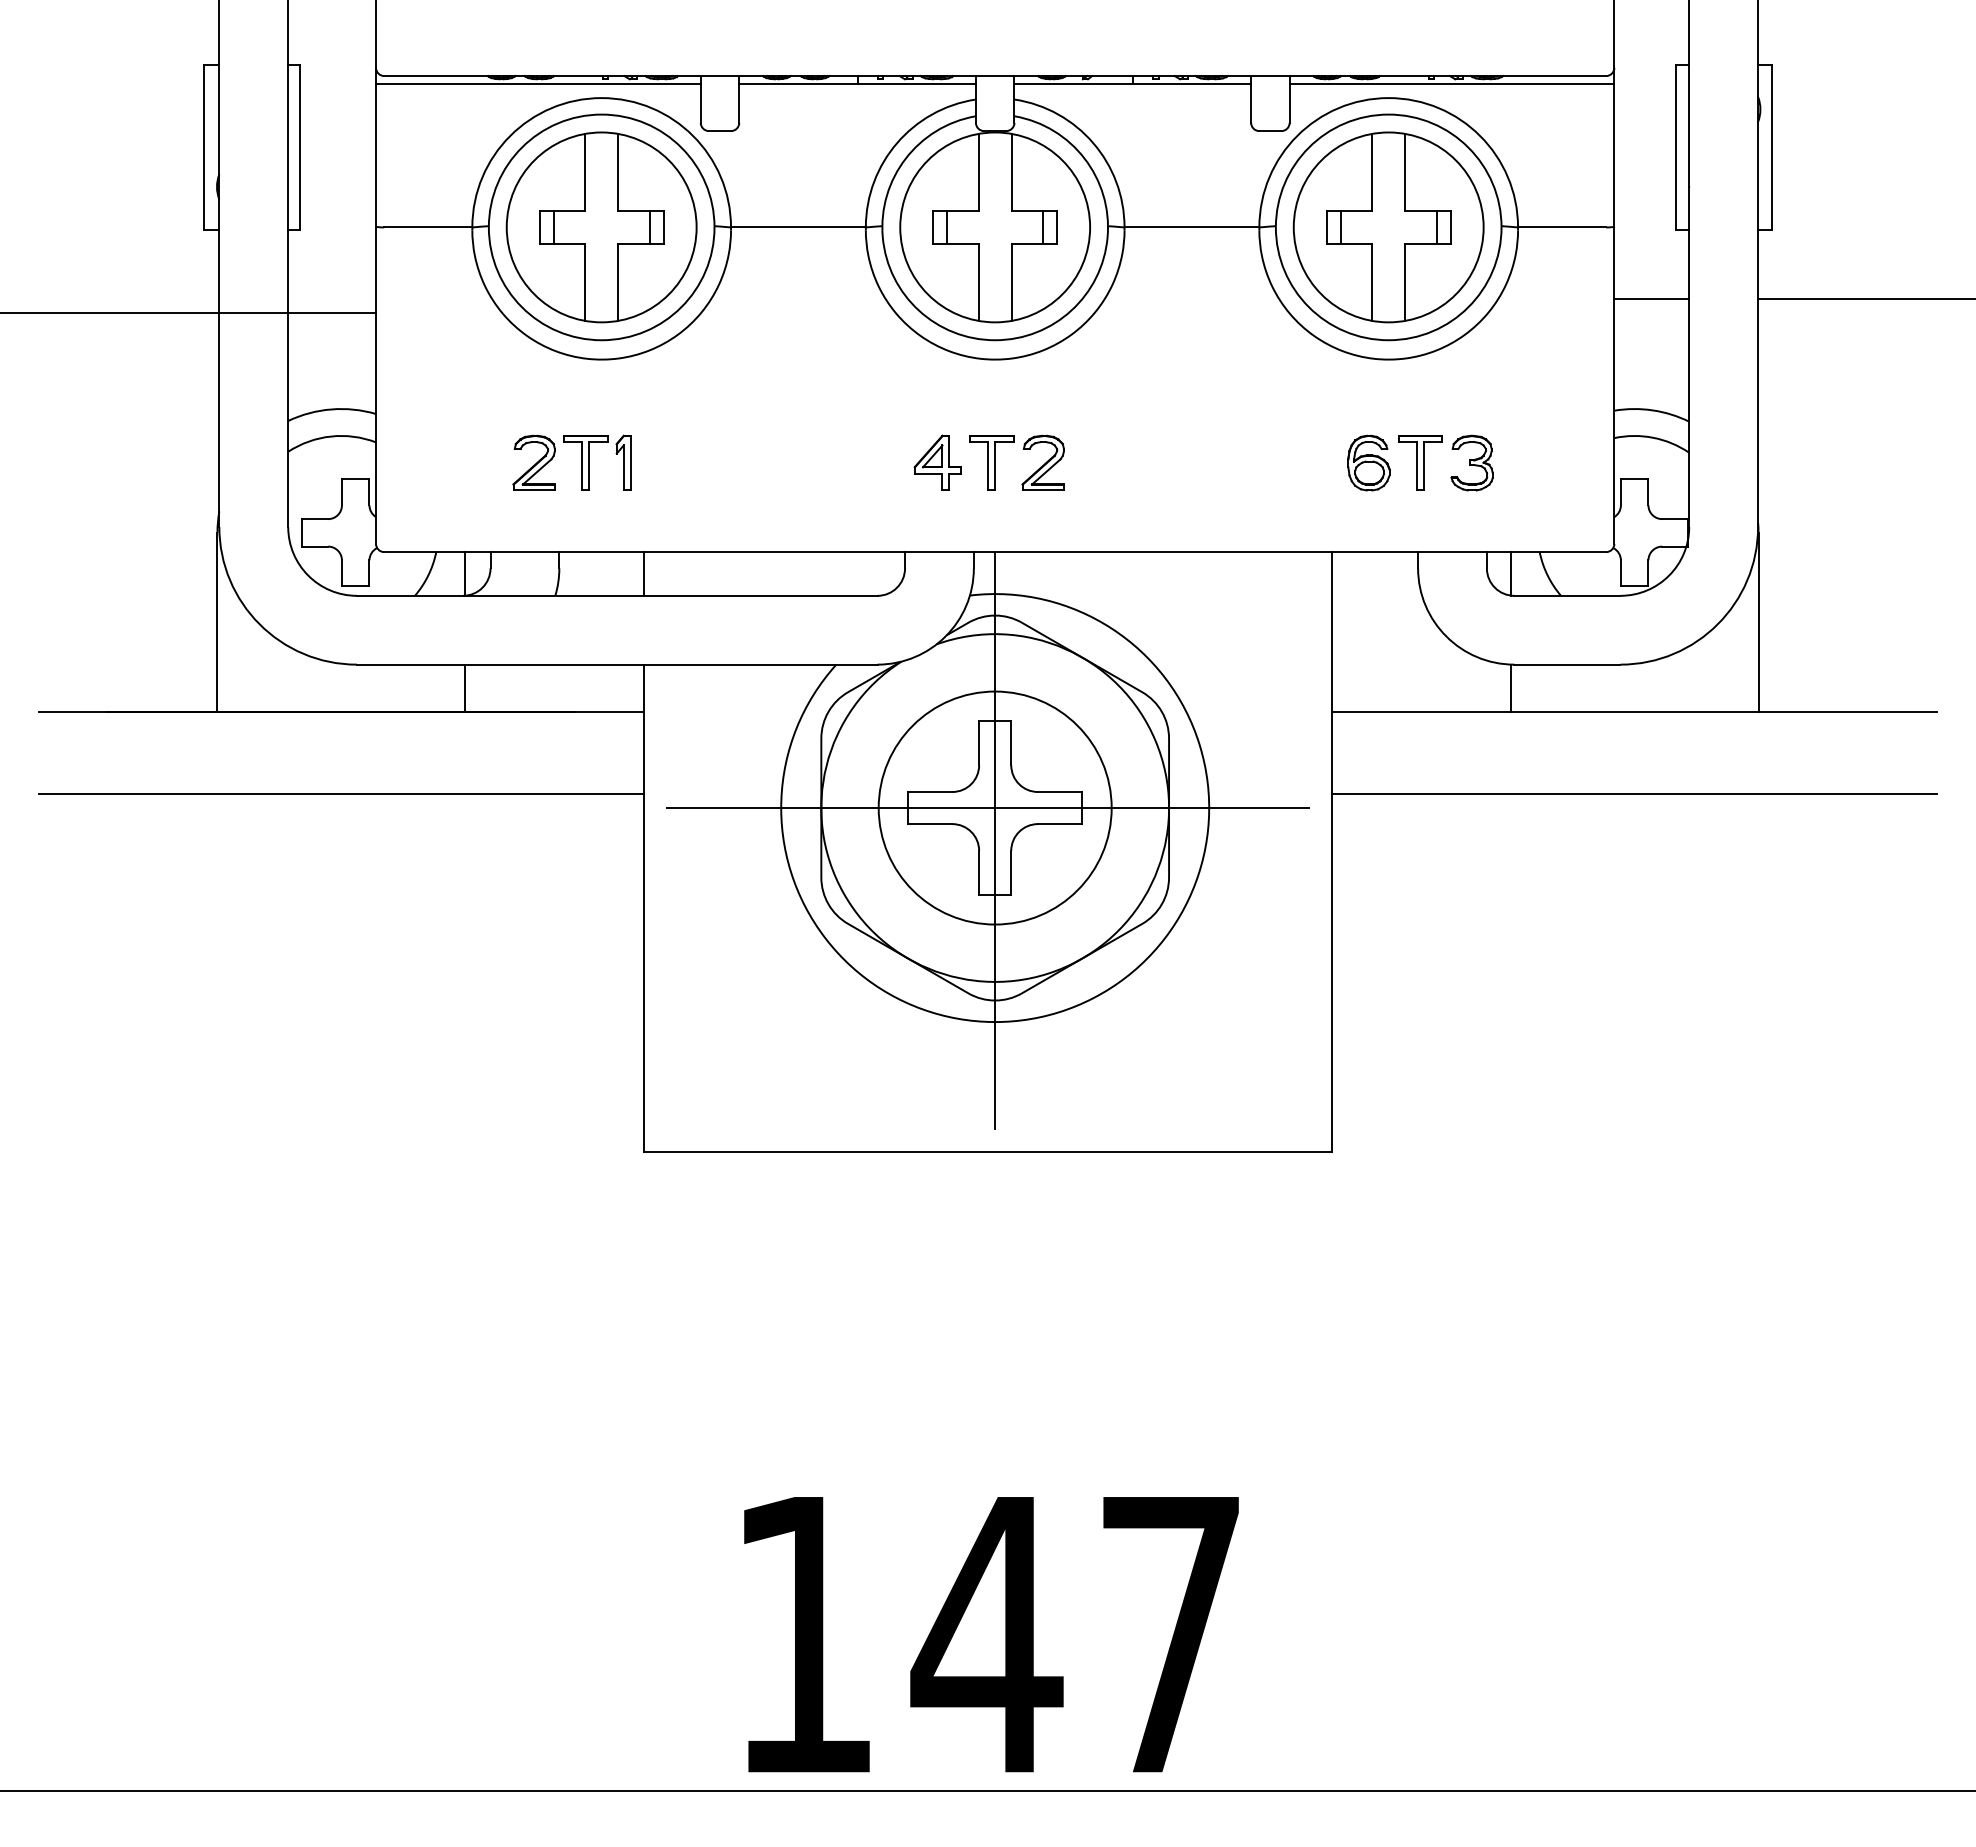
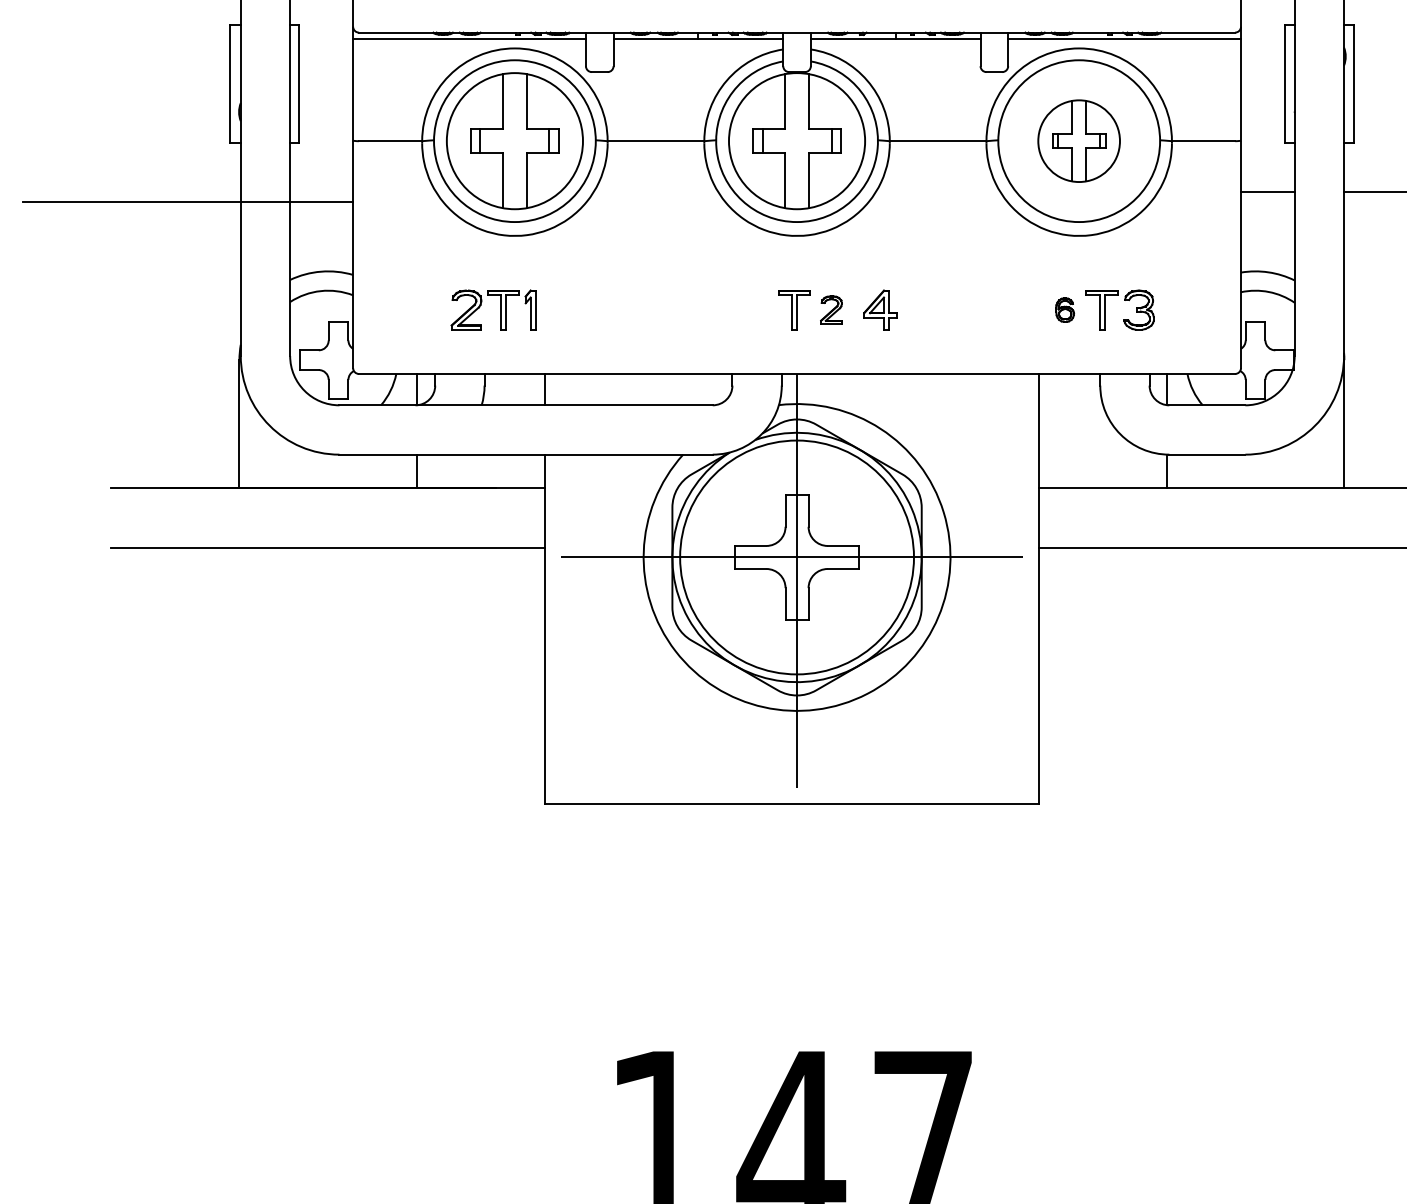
part: (1388, 227) -> (1079, 141), size x0.6
part: (937, 462) -> (880, 309), moved
part: (1042, 462) -> (830, 309), size x0.7
part: (1368, 462) -> (1064, 309), size x0.6
circle: (994, 807) -> (796, 557), size x1.4

